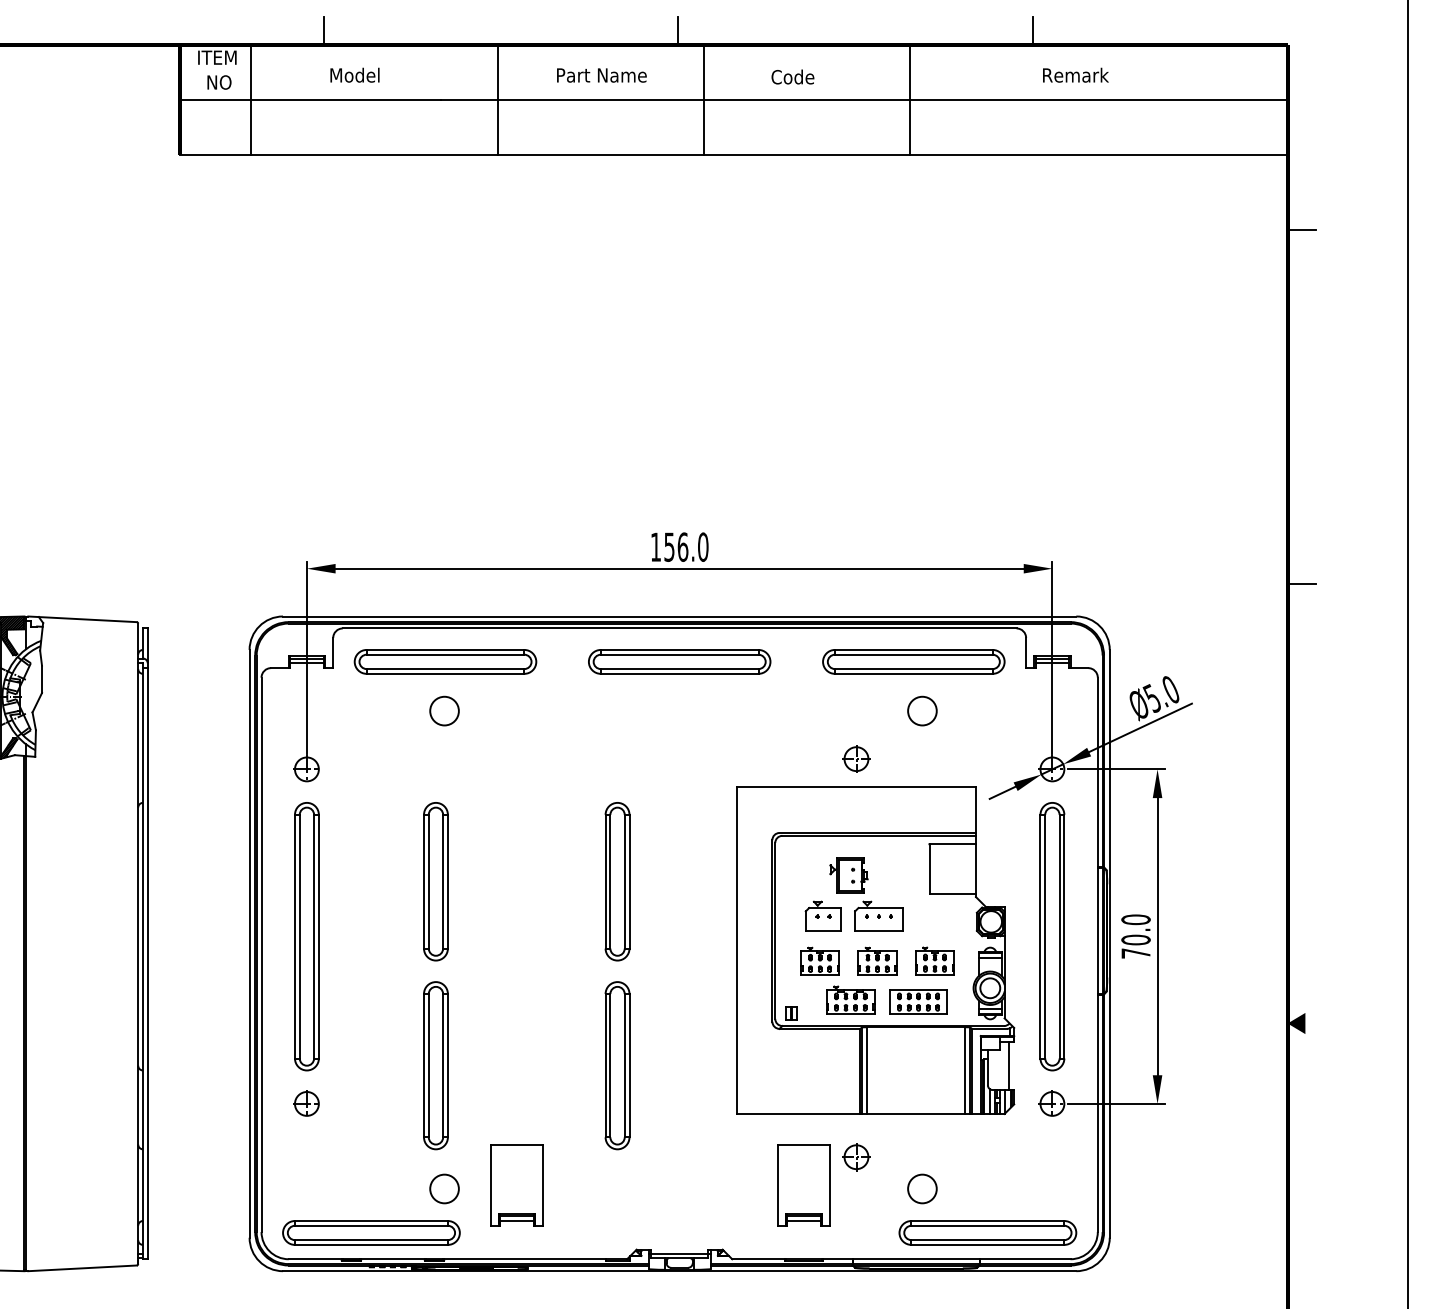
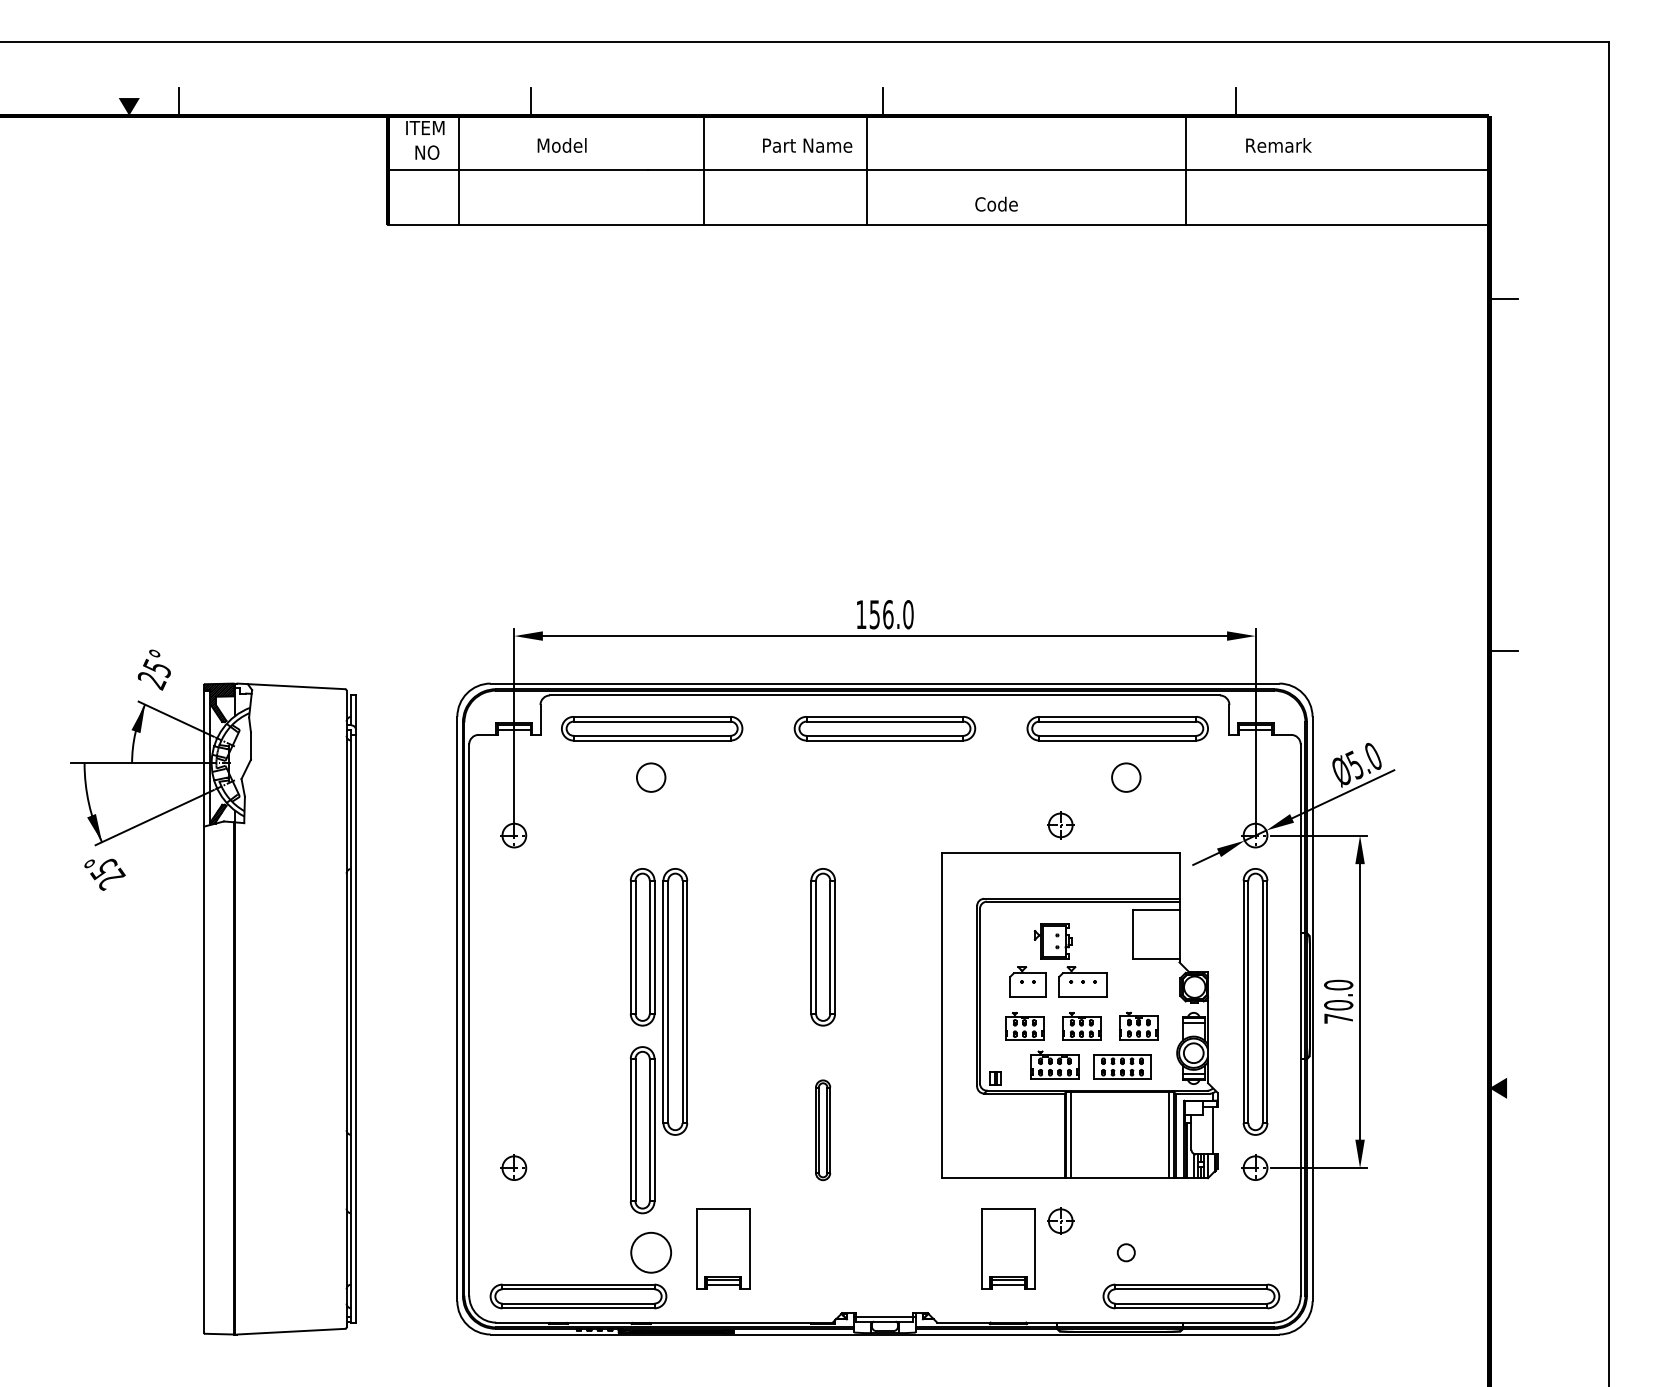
text: (792, 76) -> (996, 203), moved
line: (703, 99) -> (866, 169), moved
line: (909, 99) -> (1185, 169), moved
part: (307, 936) -> (675, 1001), moved
part: (616, 1066) -> (822, 1130), size x0.6
circle: (443, 1188) -> (650, 1252), size x1.4
circle: (922, 1188) -> (1126, 1252), size x0.6

